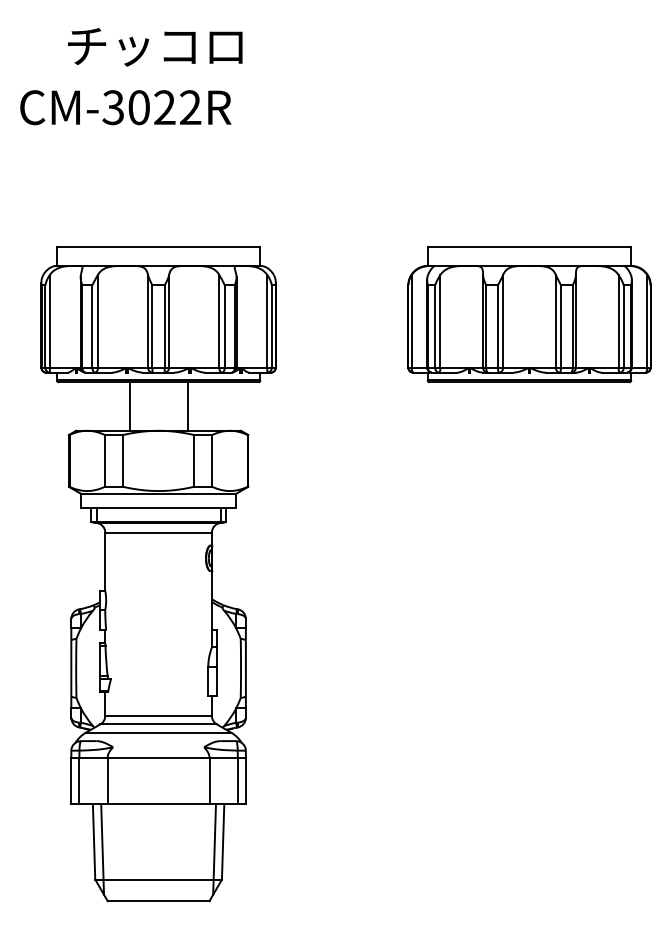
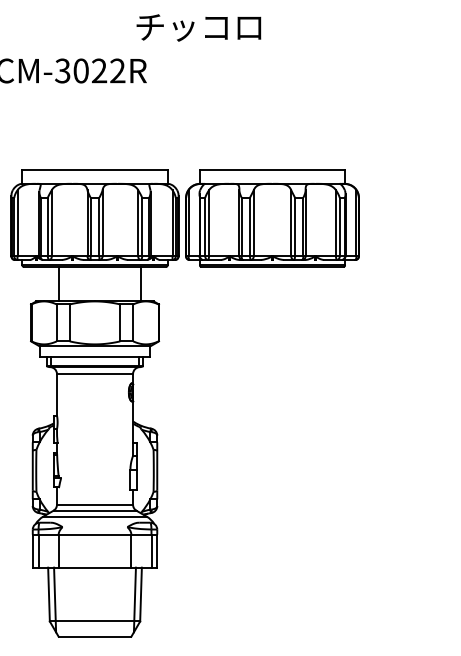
text: (155, 47) -> (199, 28), moved
part: (529, 314) -> (272, 218), moved
line: (129, 406) -> (59, 284), moved
line: (187, 406) -> (141, 284), moved

